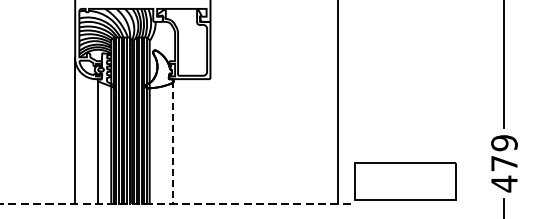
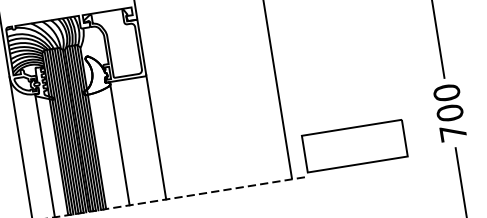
line: (210, 140) -> (156, 136), added
line: (173, 143) -> (120, 145), dashed -> solid
text: (504, 163) -> (450, 112), 479 -> 700

